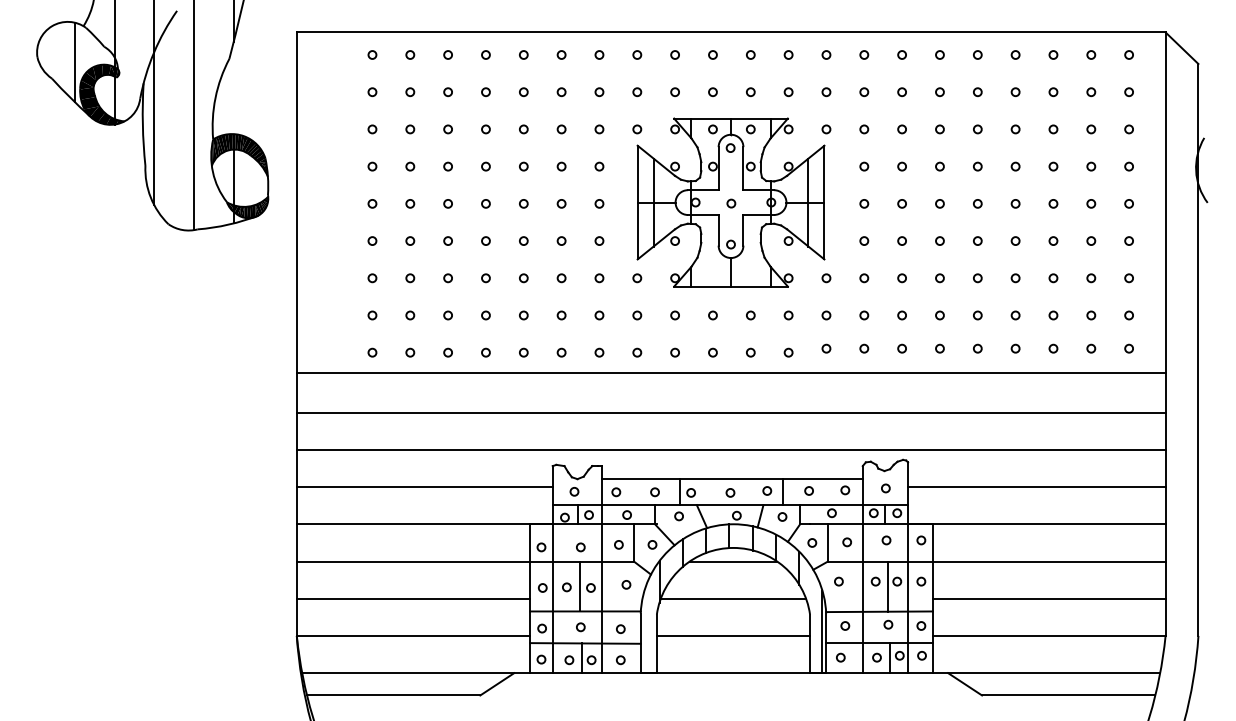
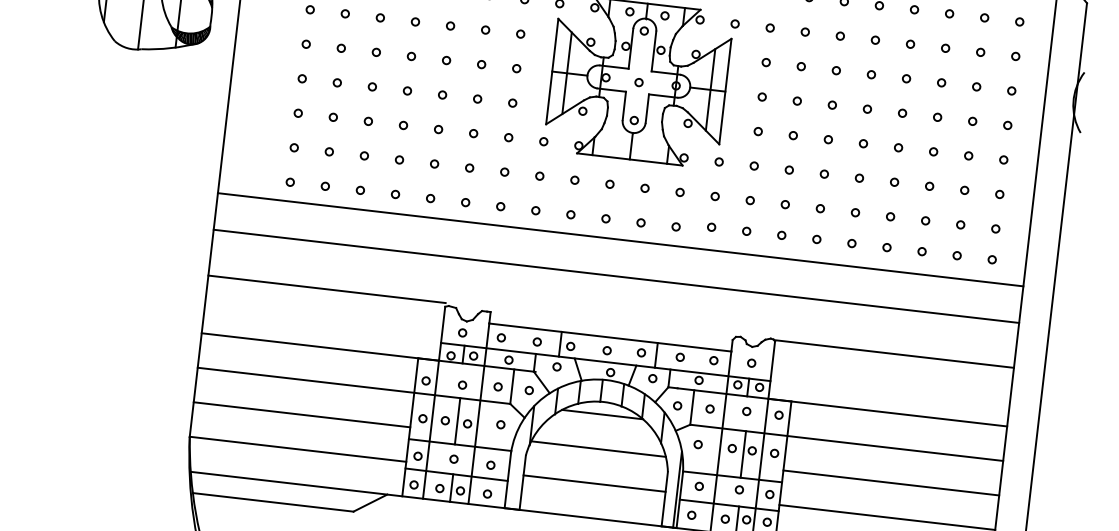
line: (730, 449) -> (611, 310), removed
line: (424, 487) -> (326, 289), moved
line: (1036, 487) -> (894, 354), moved

